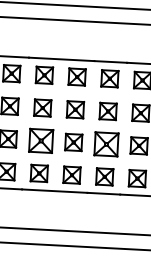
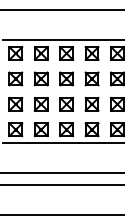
part: (40, 139) -> (40, 103), size x0.71
part: (105, 143) -> (91, 103), size x0.71

